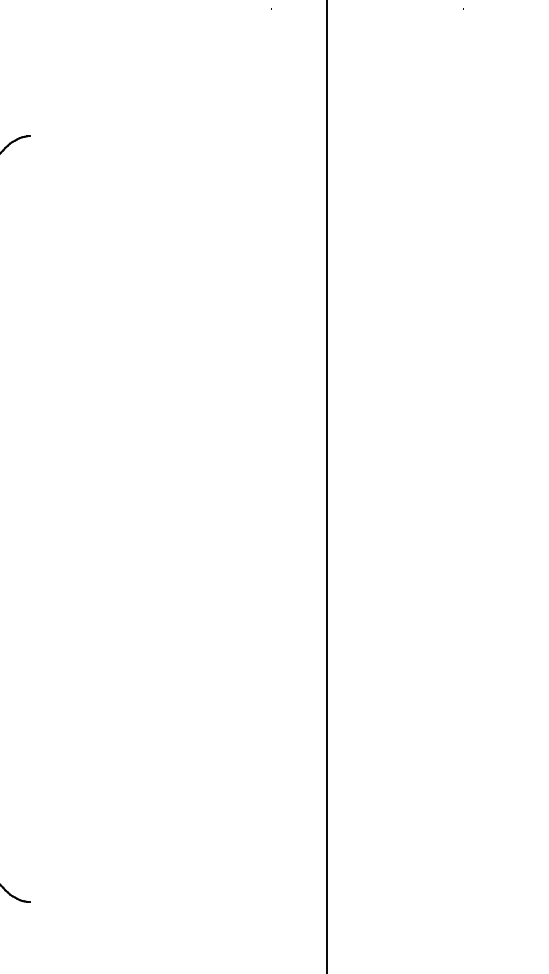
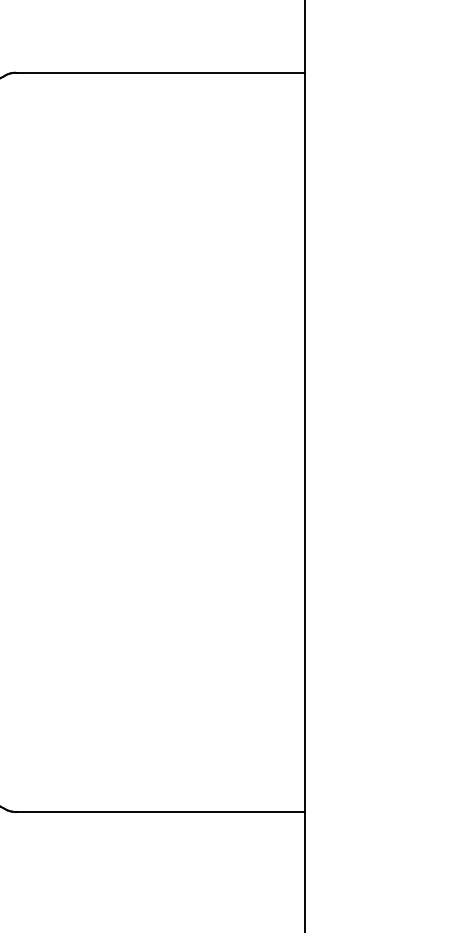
line: (178, 136) -> (160, 72), added
line: (178, 901) -> (160, 811), added

